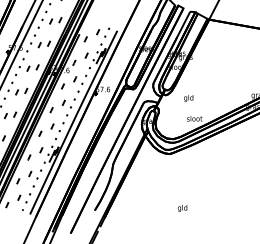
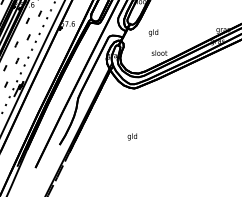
text: (182, 208) -> (132, 136), moved

